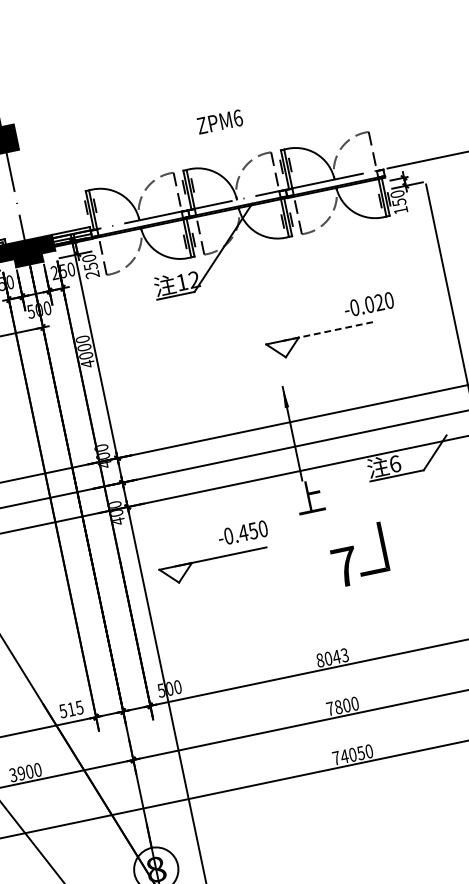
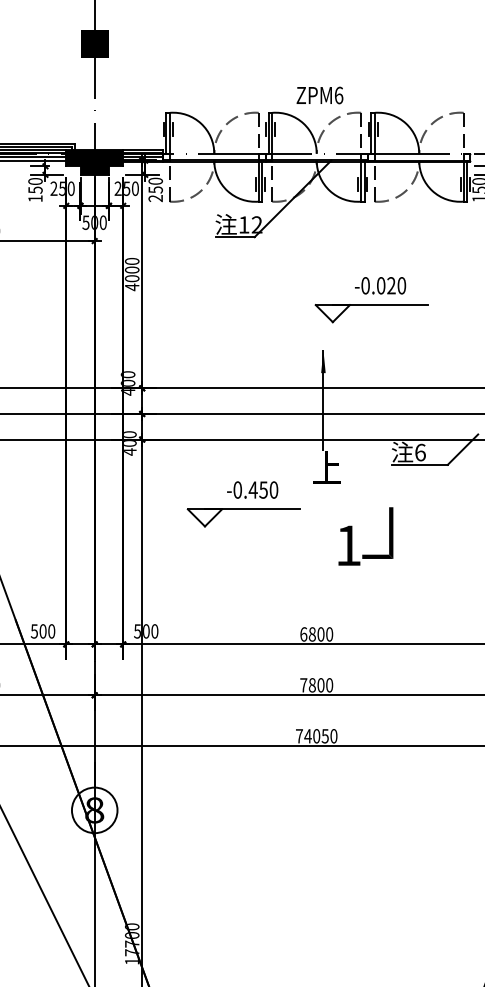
text: (219, 122) -> (319, 95), moved
text: (368, 304) -> (380, 285), moved
line: (327, 331) -> (380, 305), dashed -> solid
part: (212, 558) -> (243, 509), moved
text: (345, 566) -> (348, 545), 7 -> 1
text: (332, 657) -> (316, 634), 8043 -> 6800
text: (75, 708) -> (47, 631), 515 -> 500

